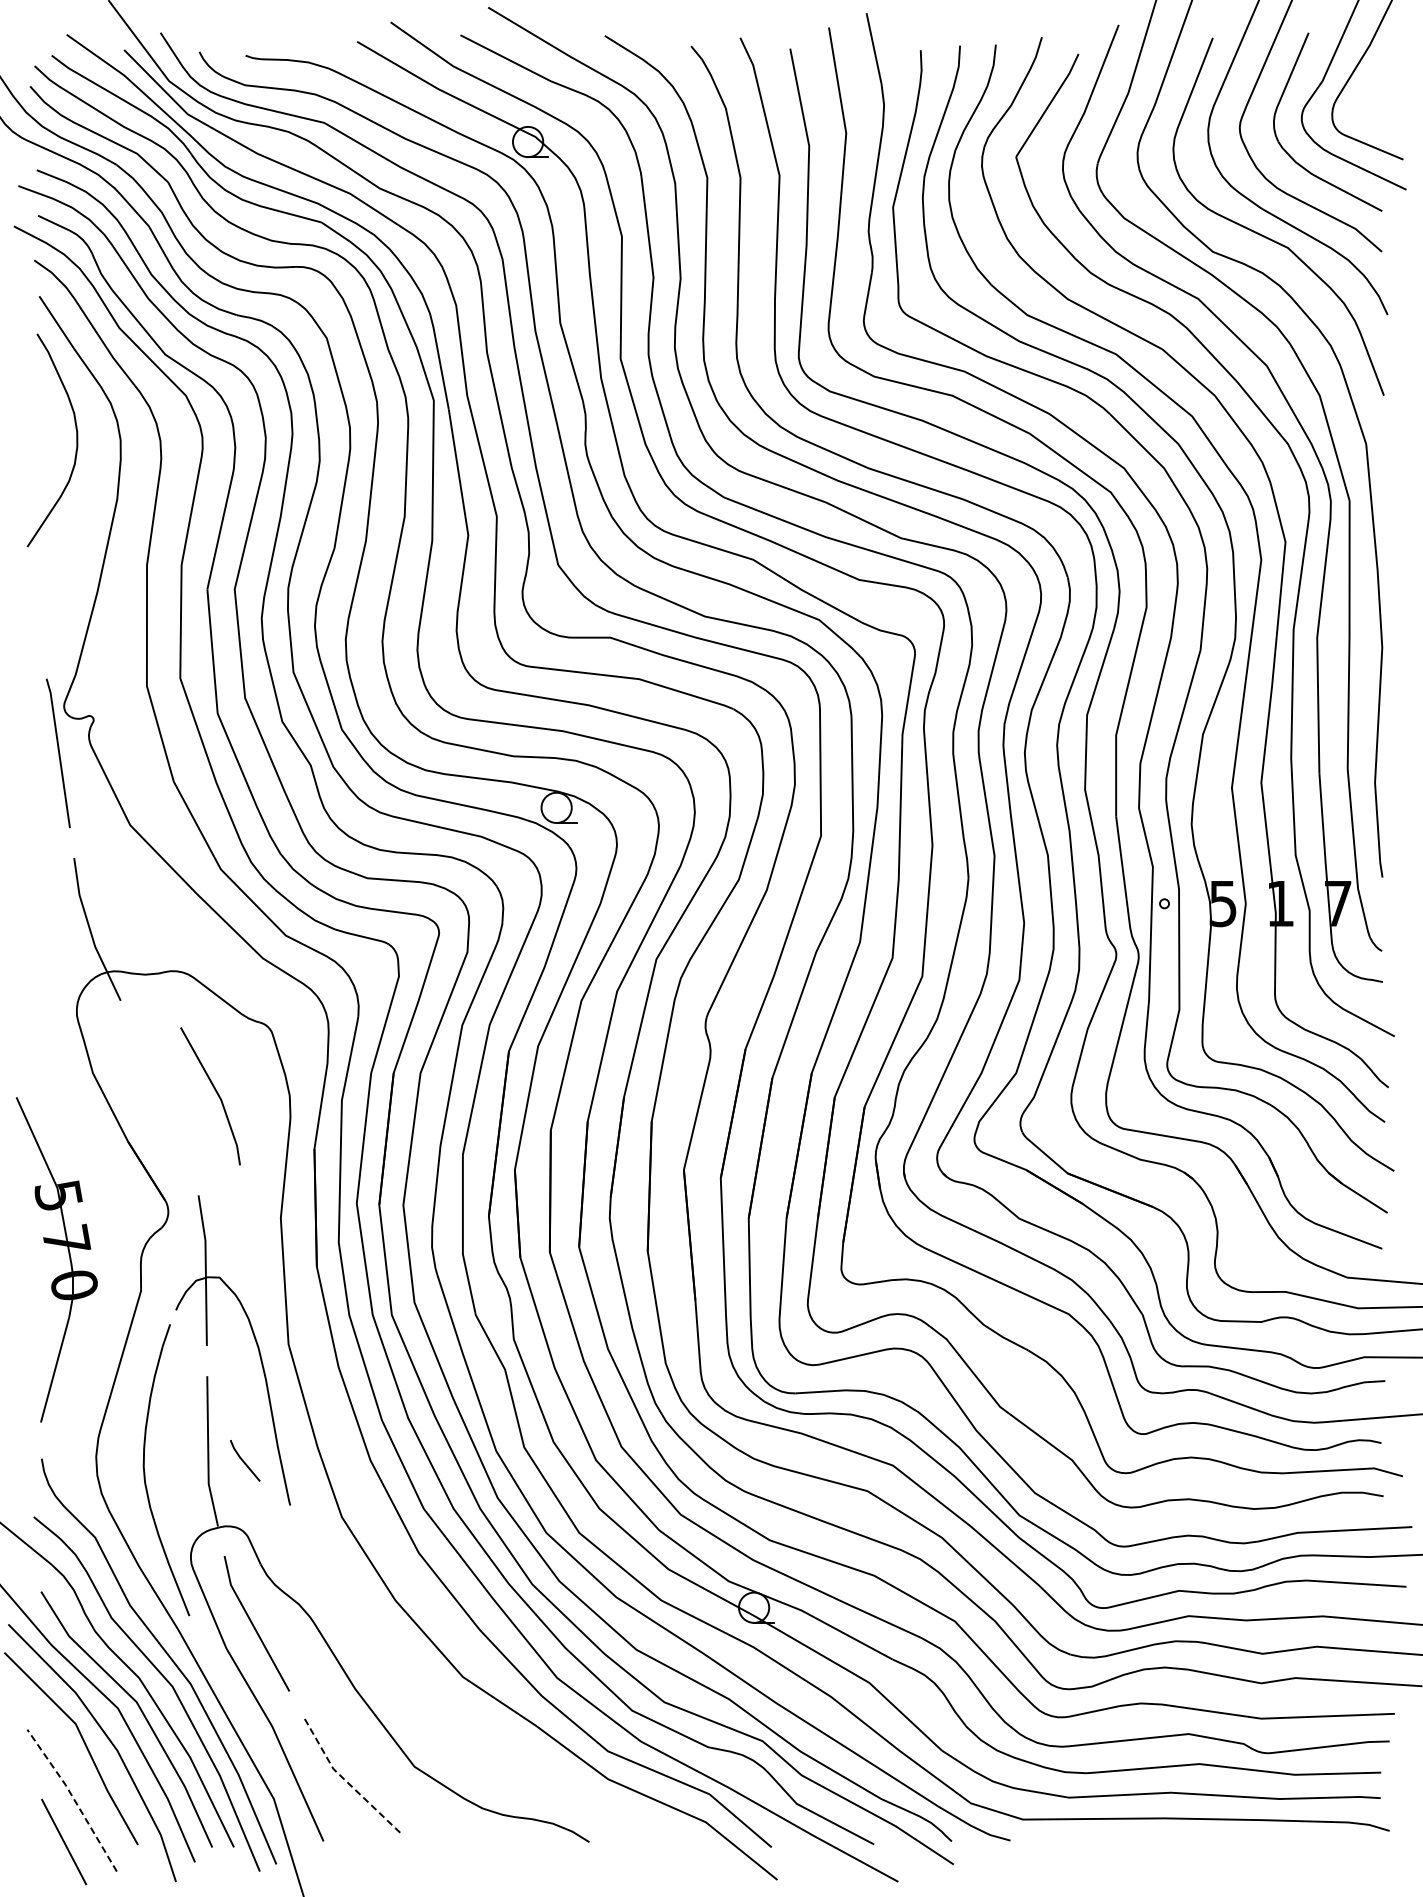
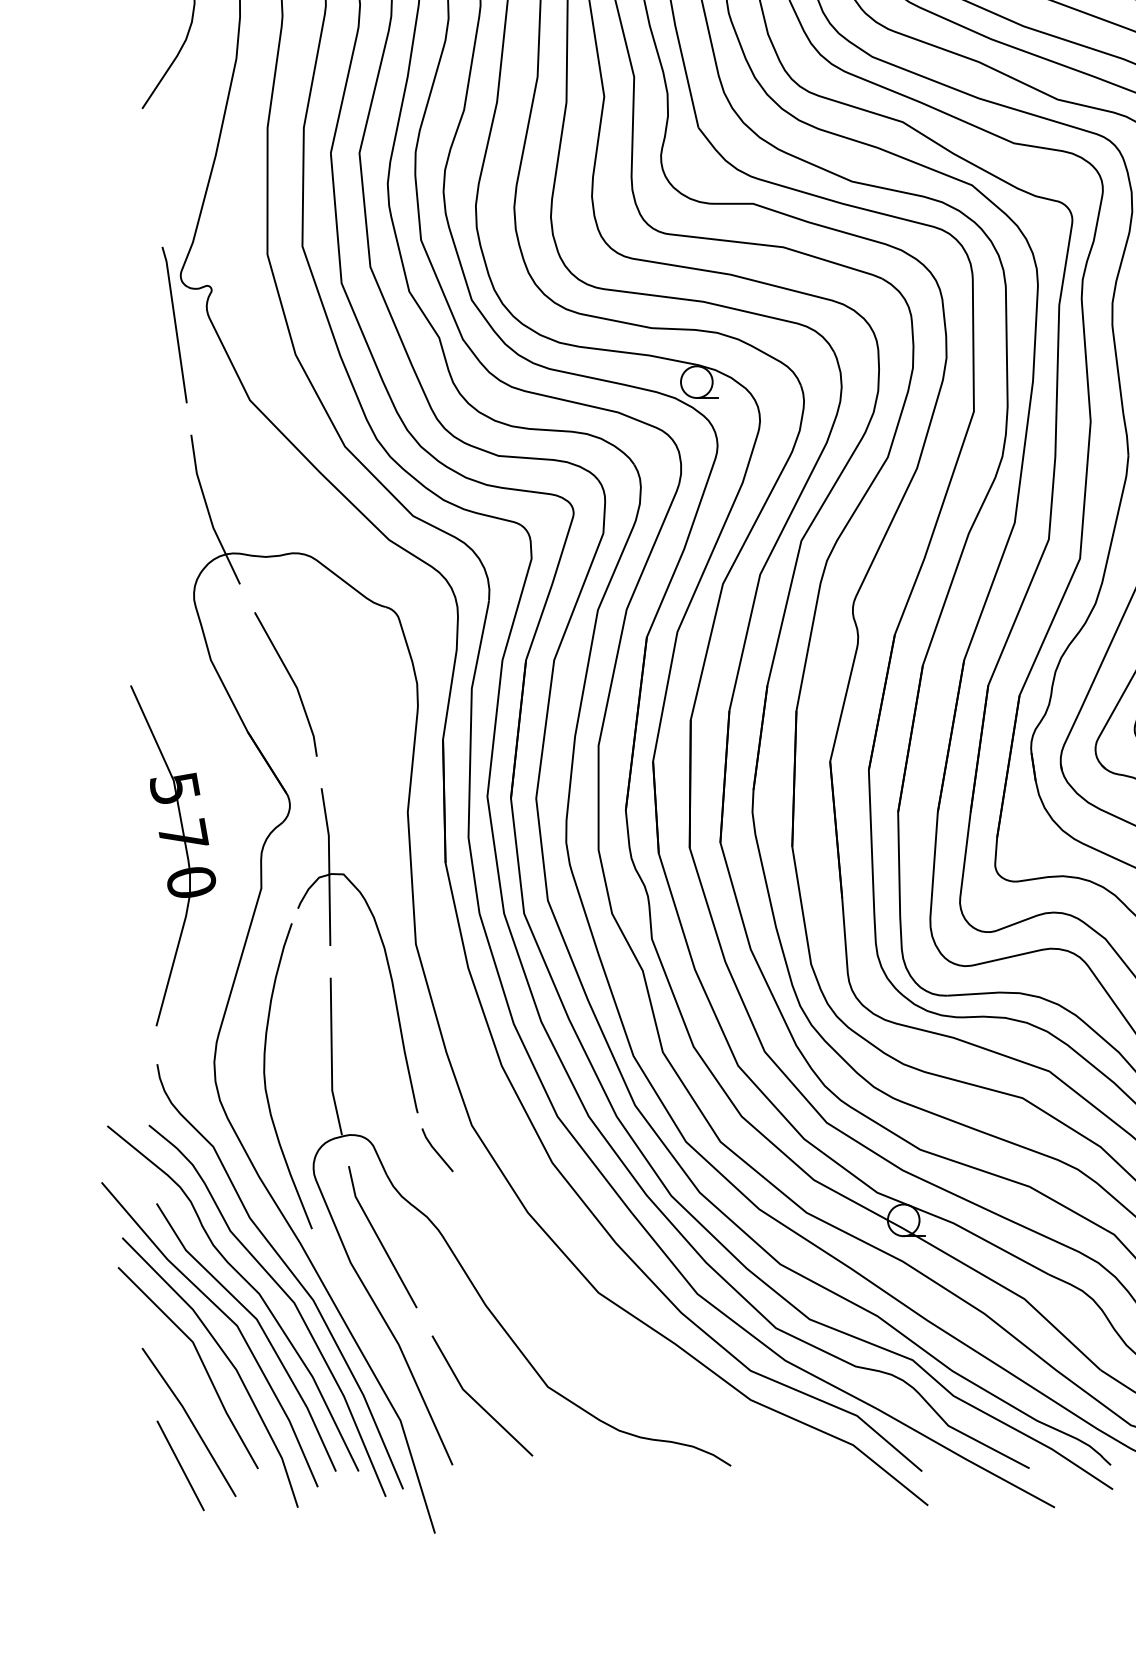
line: (216, 1093) -> (292, 681), moved
line: (244, 1461) -> (436, 1150), moved
line: (344, 1779) -> (474, 1400), dashed -> solid
line: (73, 1798) -> (190, 1420), dashed -> solid

